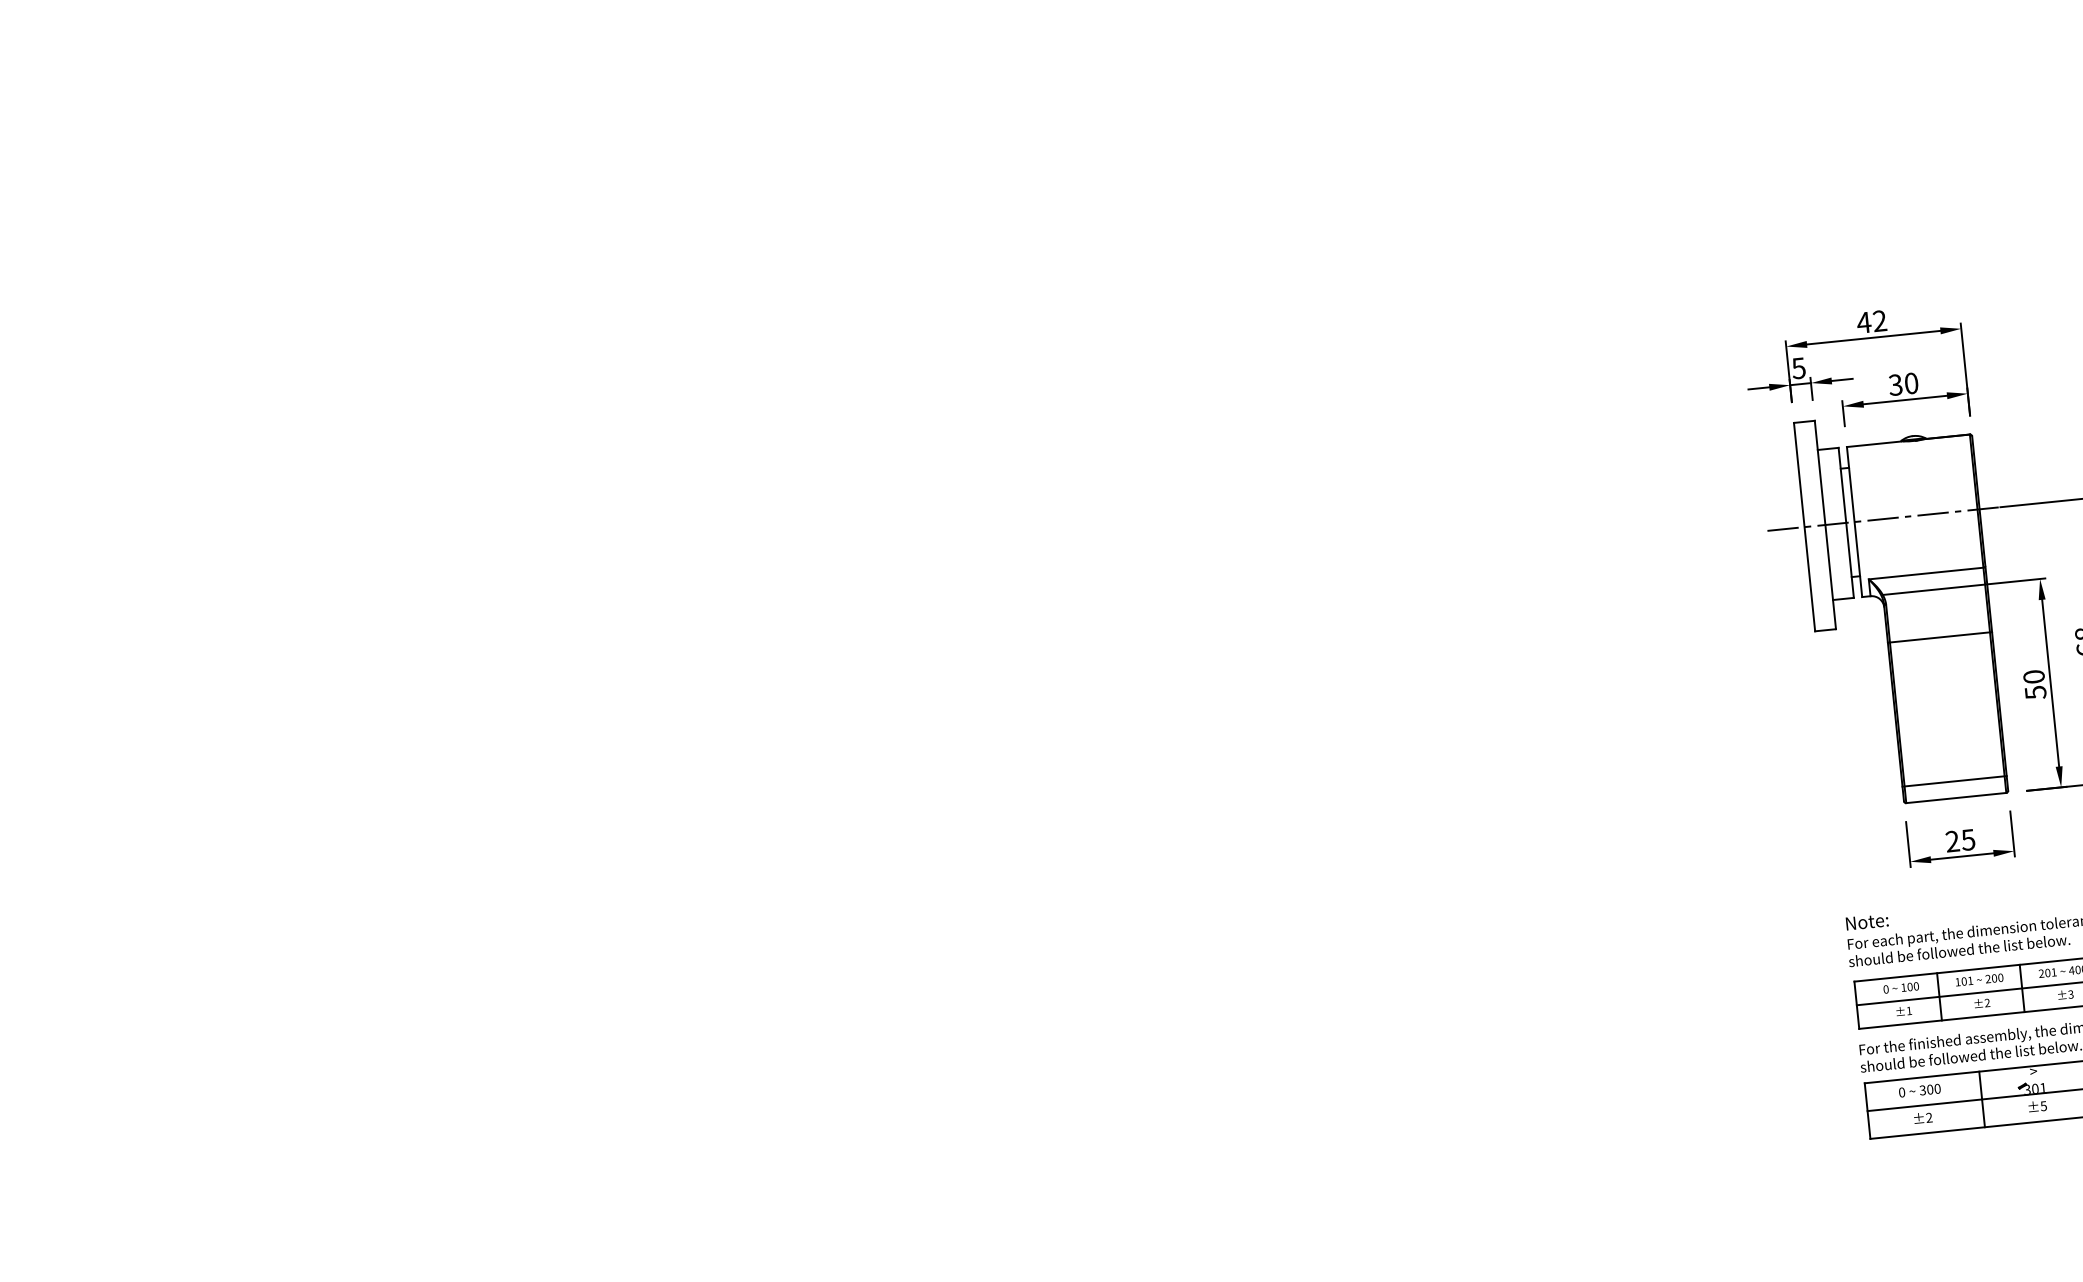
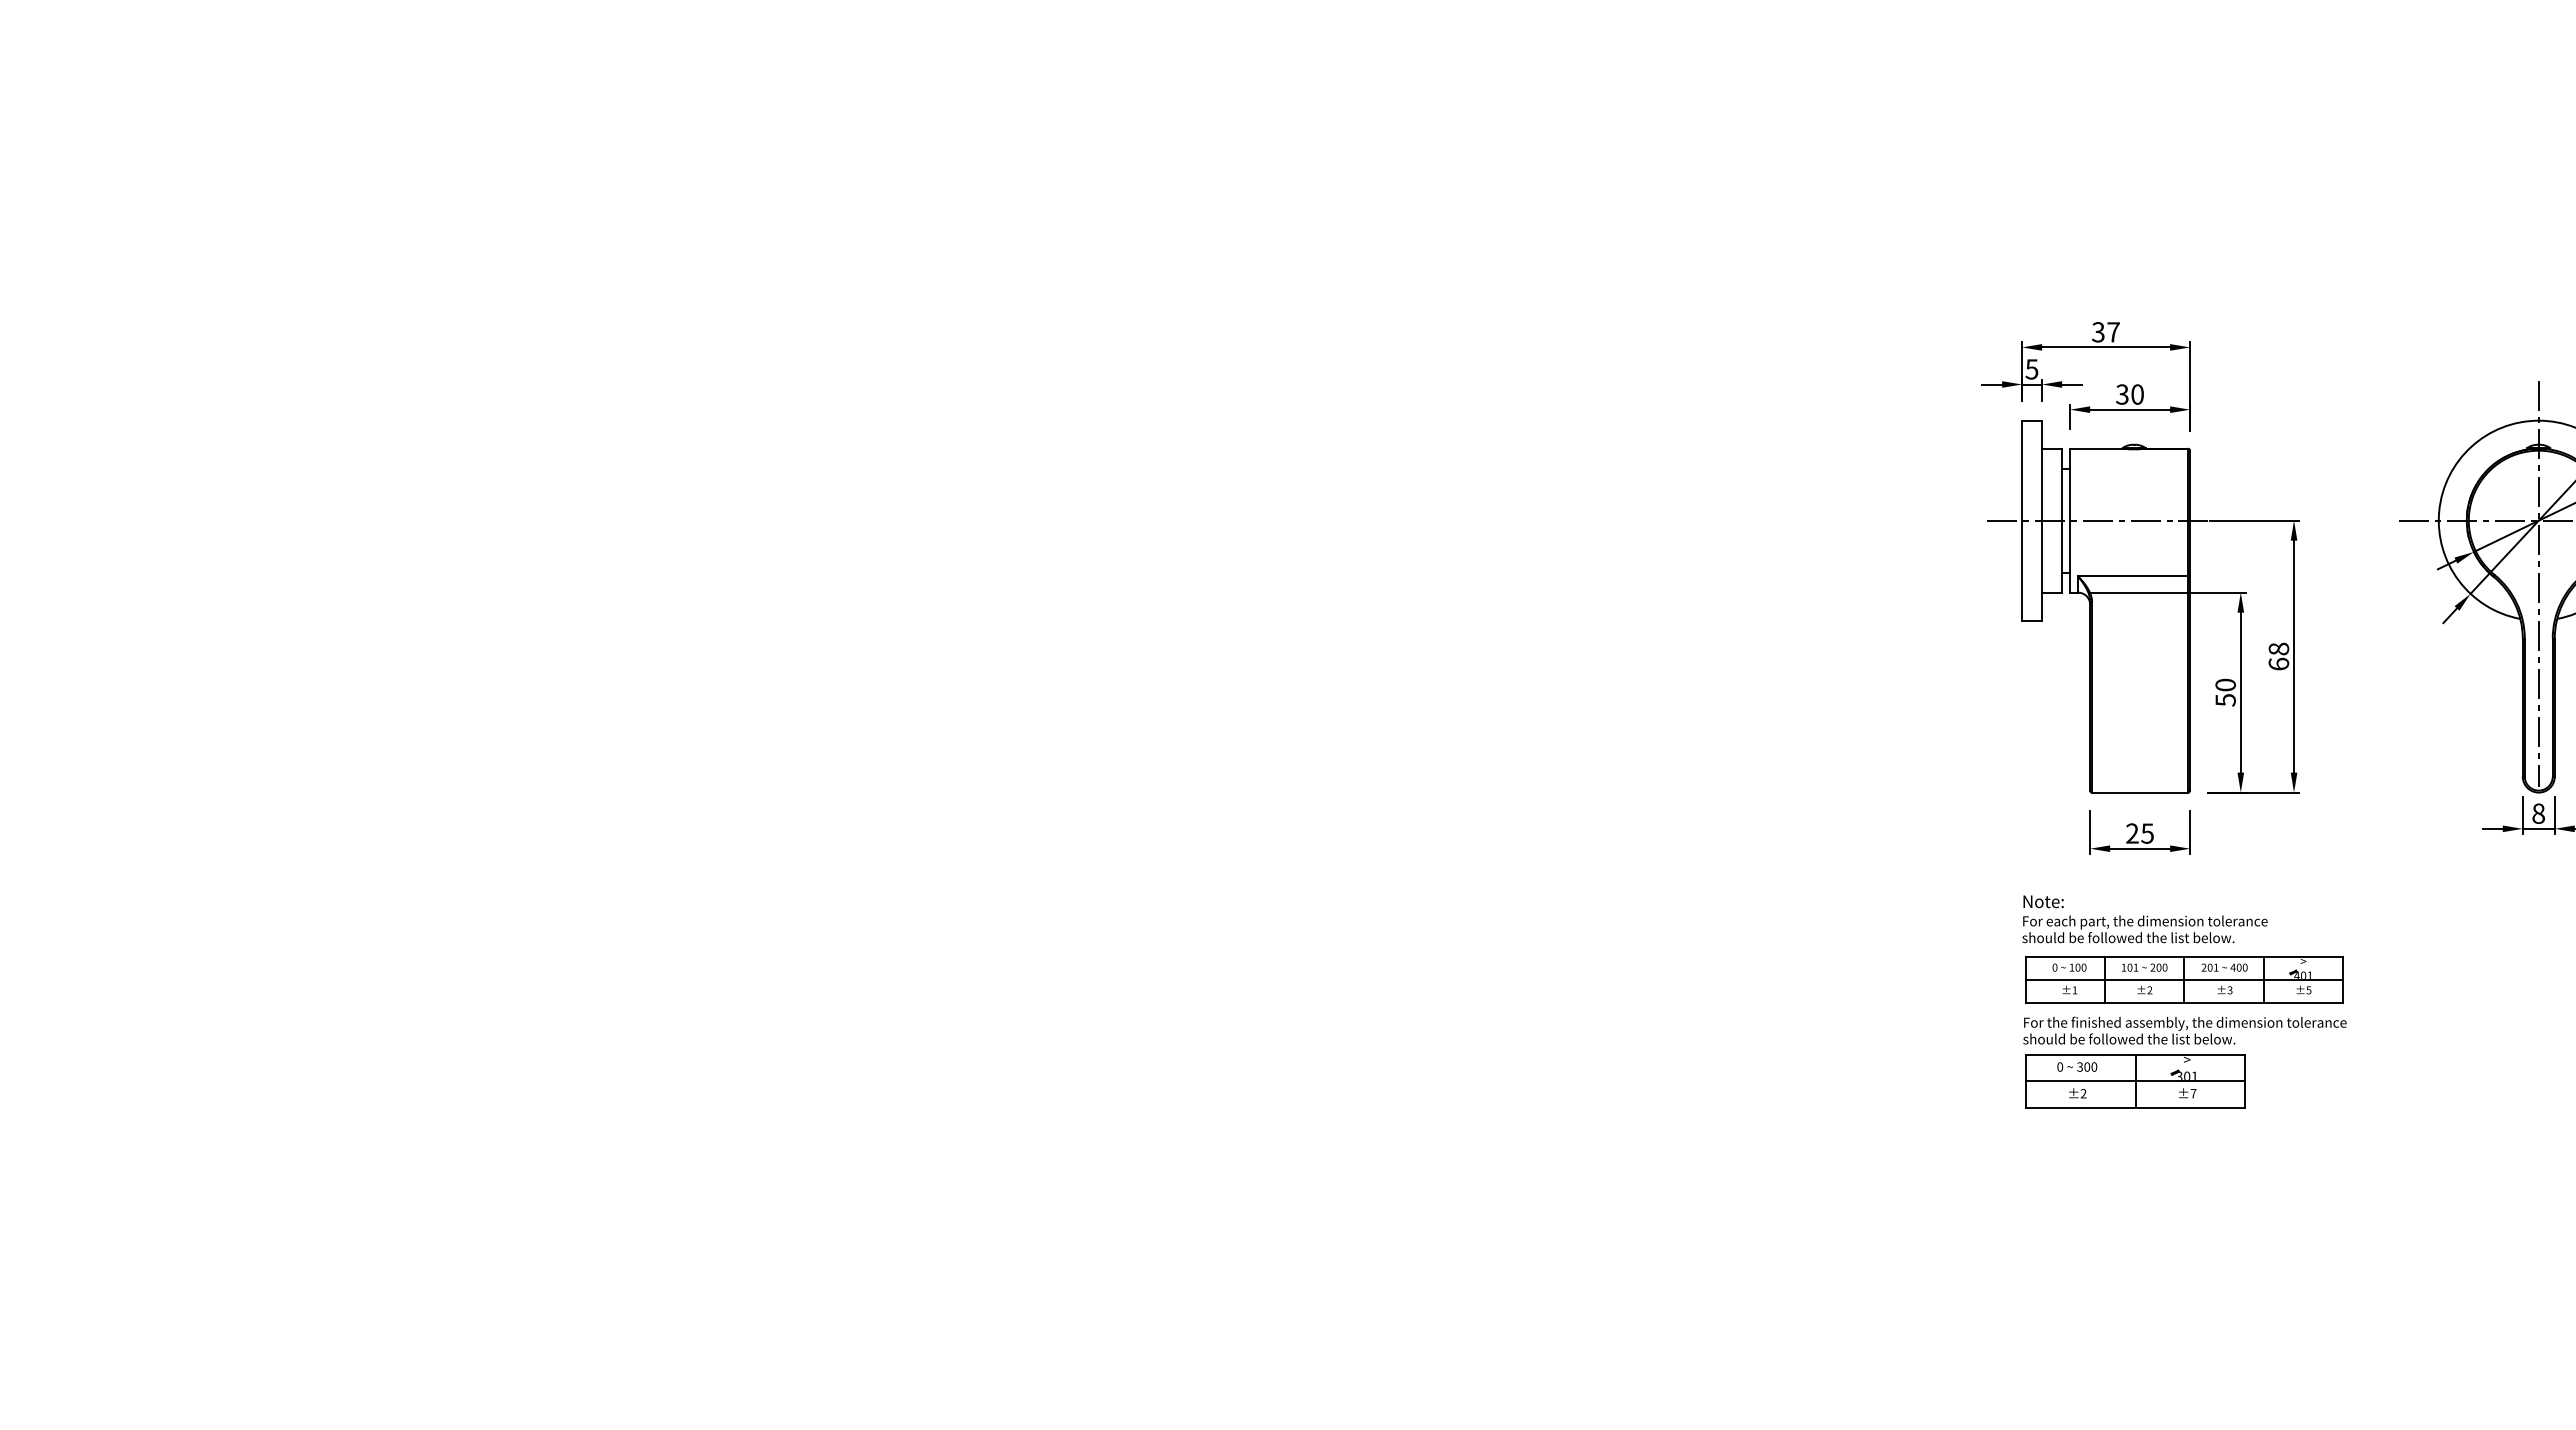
text: (1871, 322) -> (2105, 332), 42 -> 37
line: (1940, 637) -> (2140, 638), removed
line: (1954, 781) -> (2140, 776), removed
text: (2043, 1105) -> (2193, 1093), ±5 -> ±7

